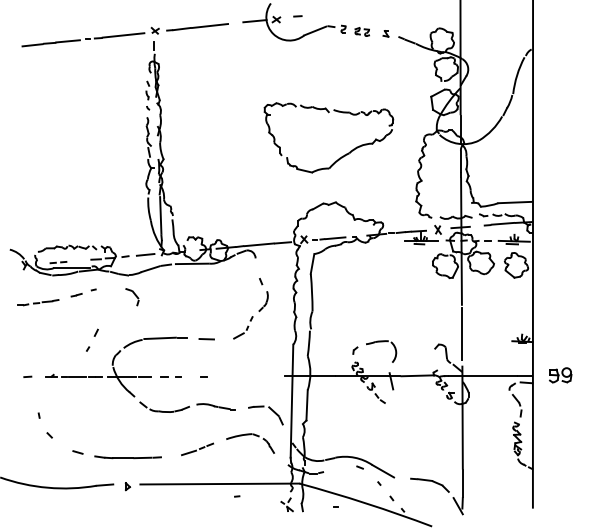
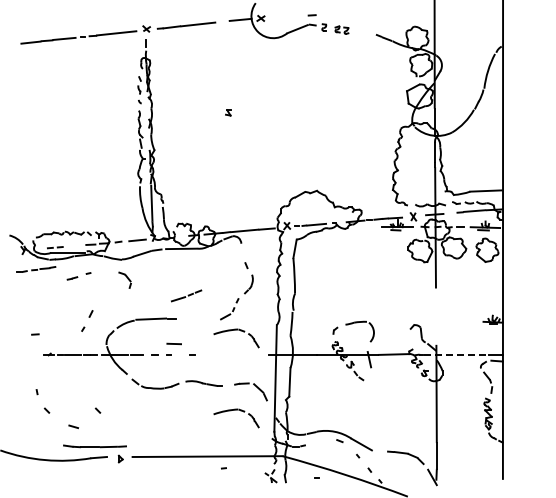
line: (297, 16) -> (311, 15), moved
part: (386, 33) -> (228, 112), moved
part: (339, 157) -> (320, 148), removed
part: (38, 302) -> (36, 269), moved
line: (461, 333) -> (435, 314), removed
line: (205, 338) -> (173, 343), moved
part: (250, 350) -> (236, 330), added
part: (561, 374) -> (529, 353), removed
line: (482, 375) -> (455, 354), solid -> dashed
line: (27, 376) -> (35, 334), moved
line: (103, 435) -> (97, 410), added
line: (198, 448) -> (187, 295), moved
part: (127, 457) -> (94, 446), moved

